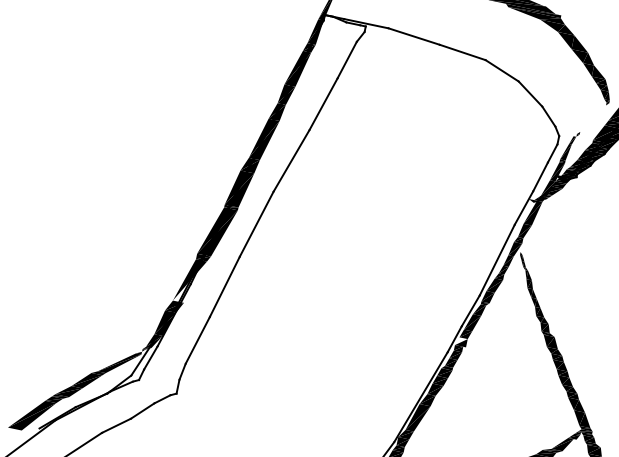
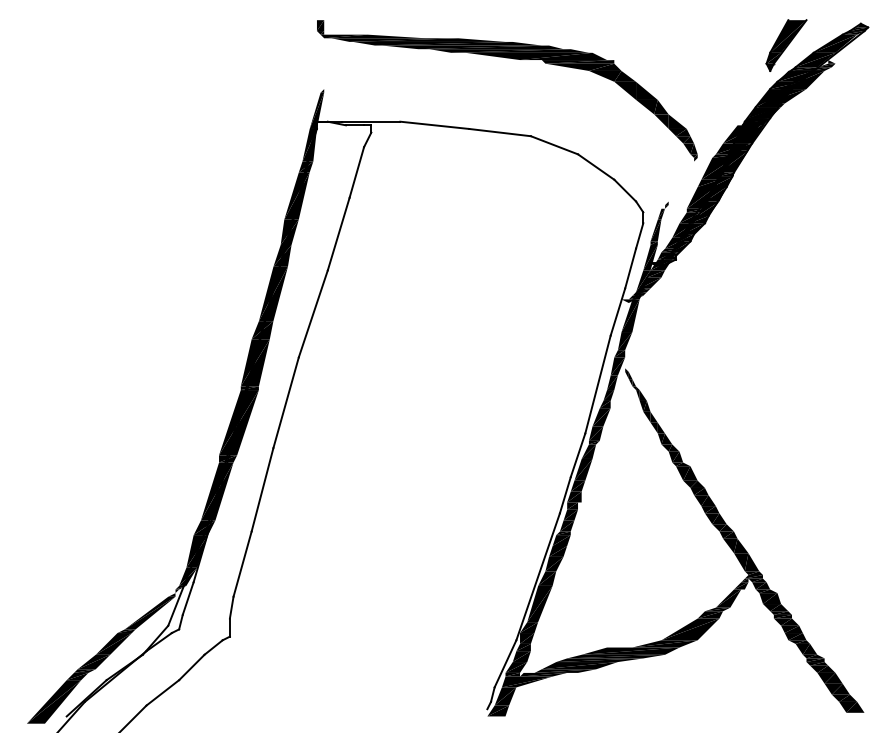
fill: (189, 280) -> (216, 491), added
fill: (461, 341) -> (574, 496), added

